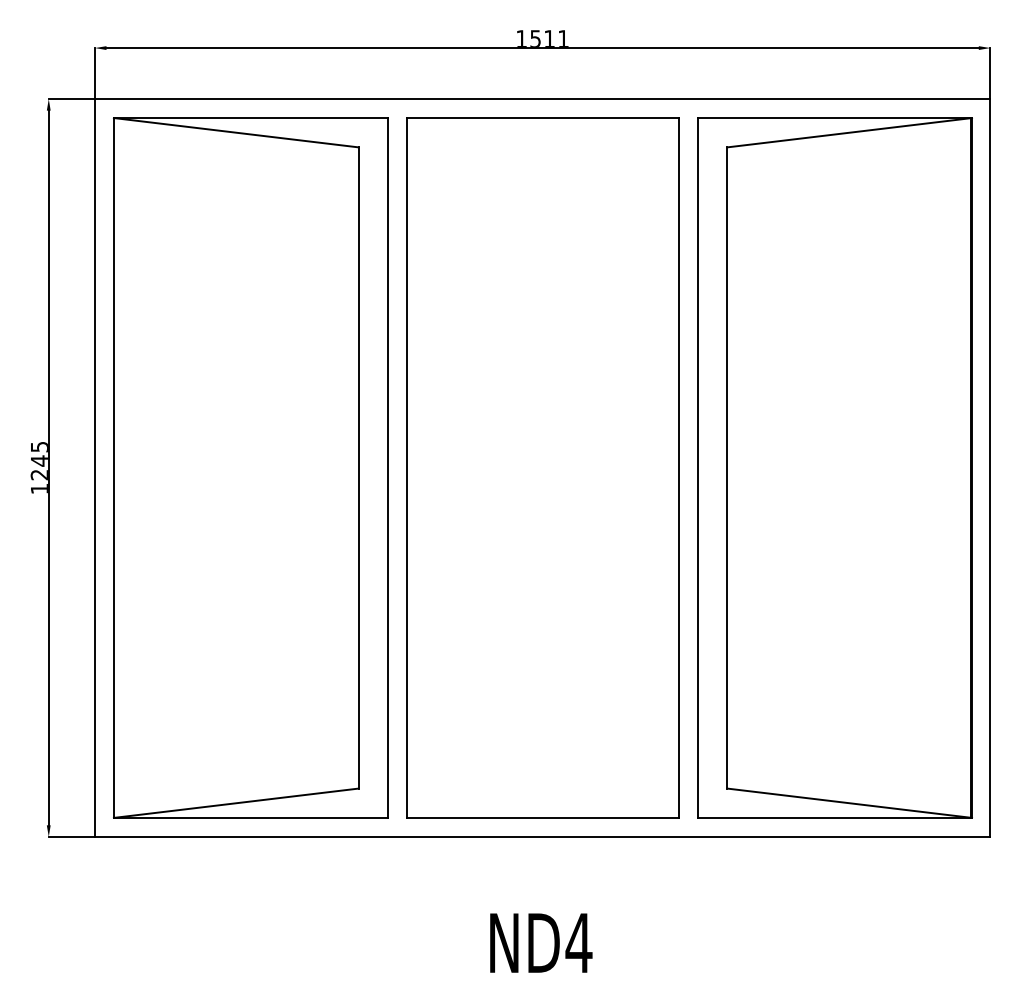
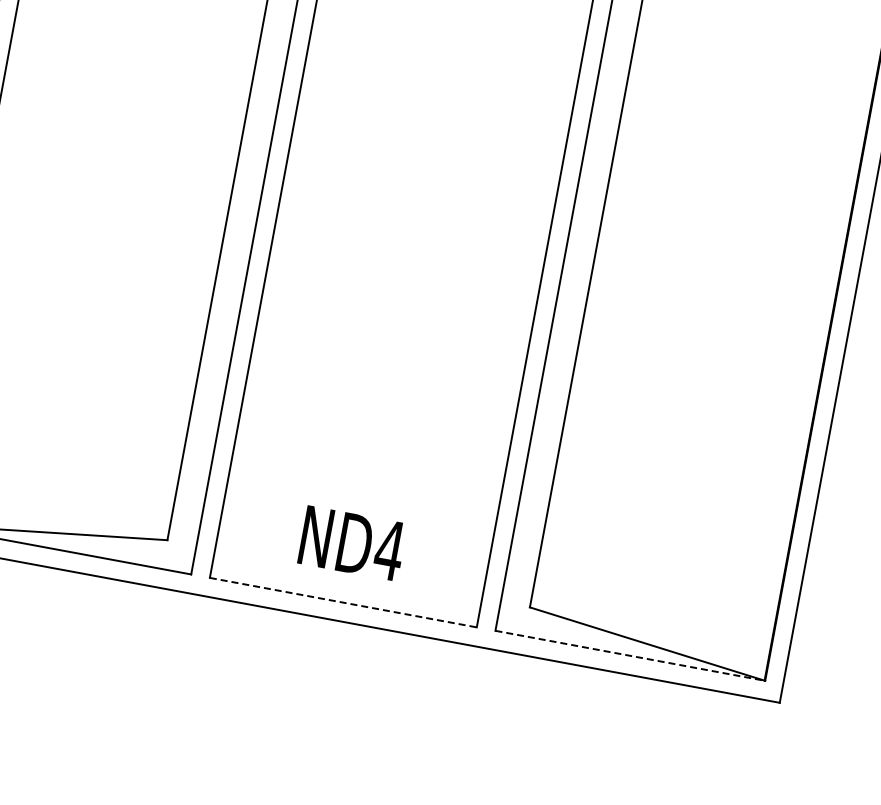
line: (542, 817) -> (342, 602), solid -> dashed
line: (834, 817) -> (630, 655), solid -> dashed
text: (541, 942) -> (352, 542), moved

